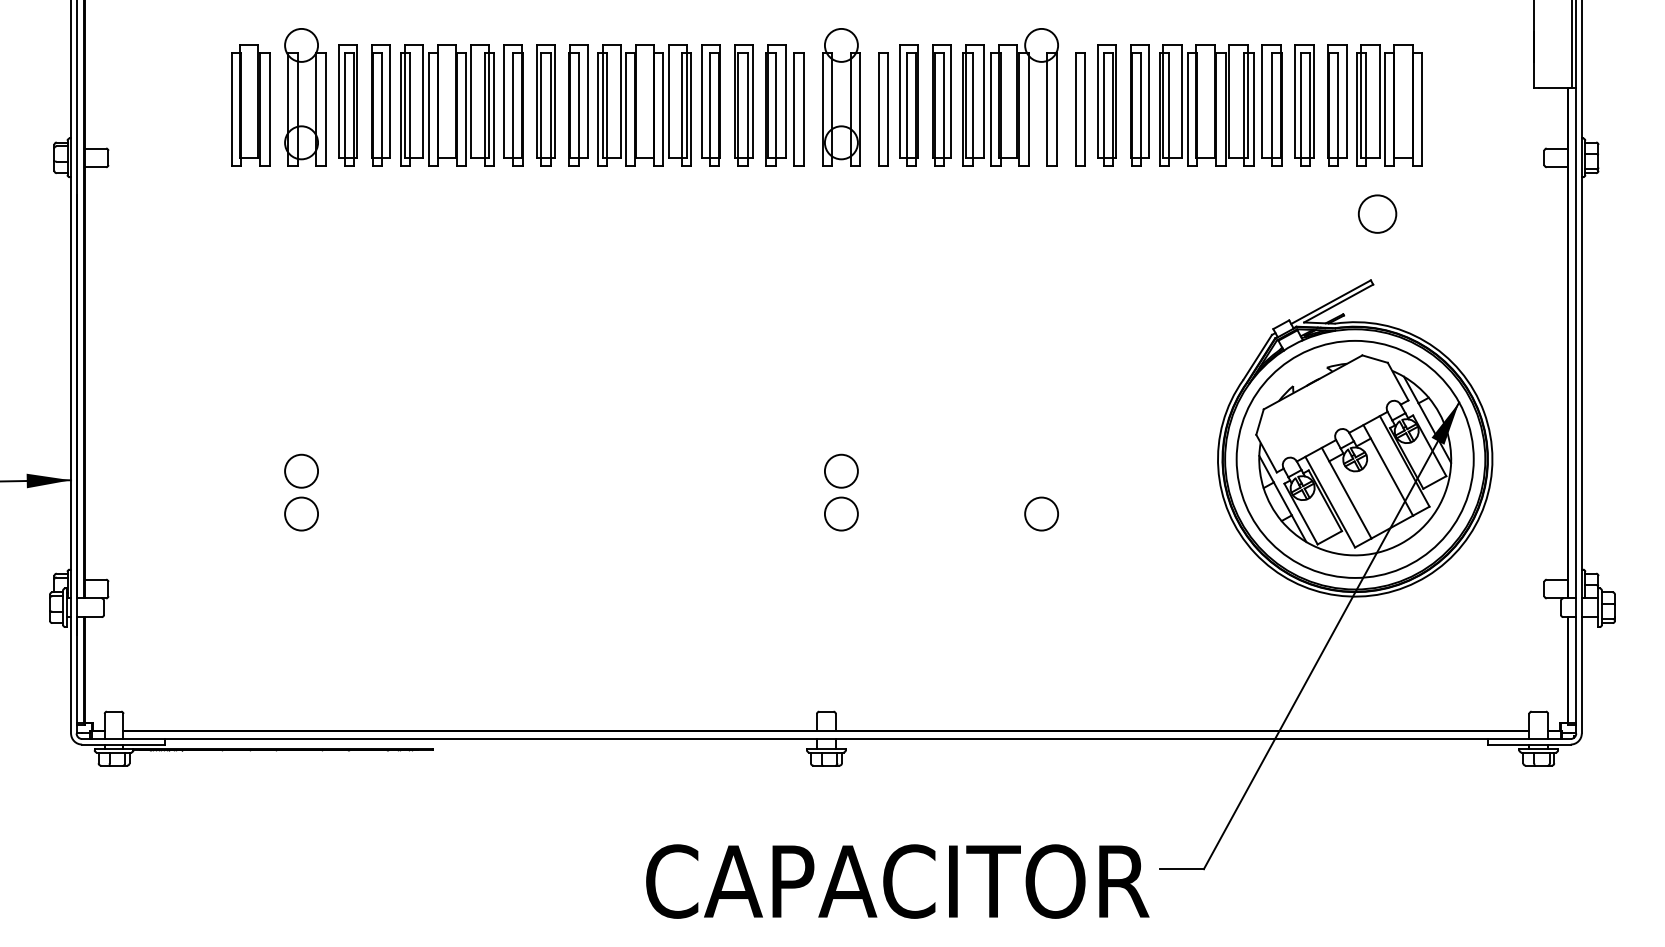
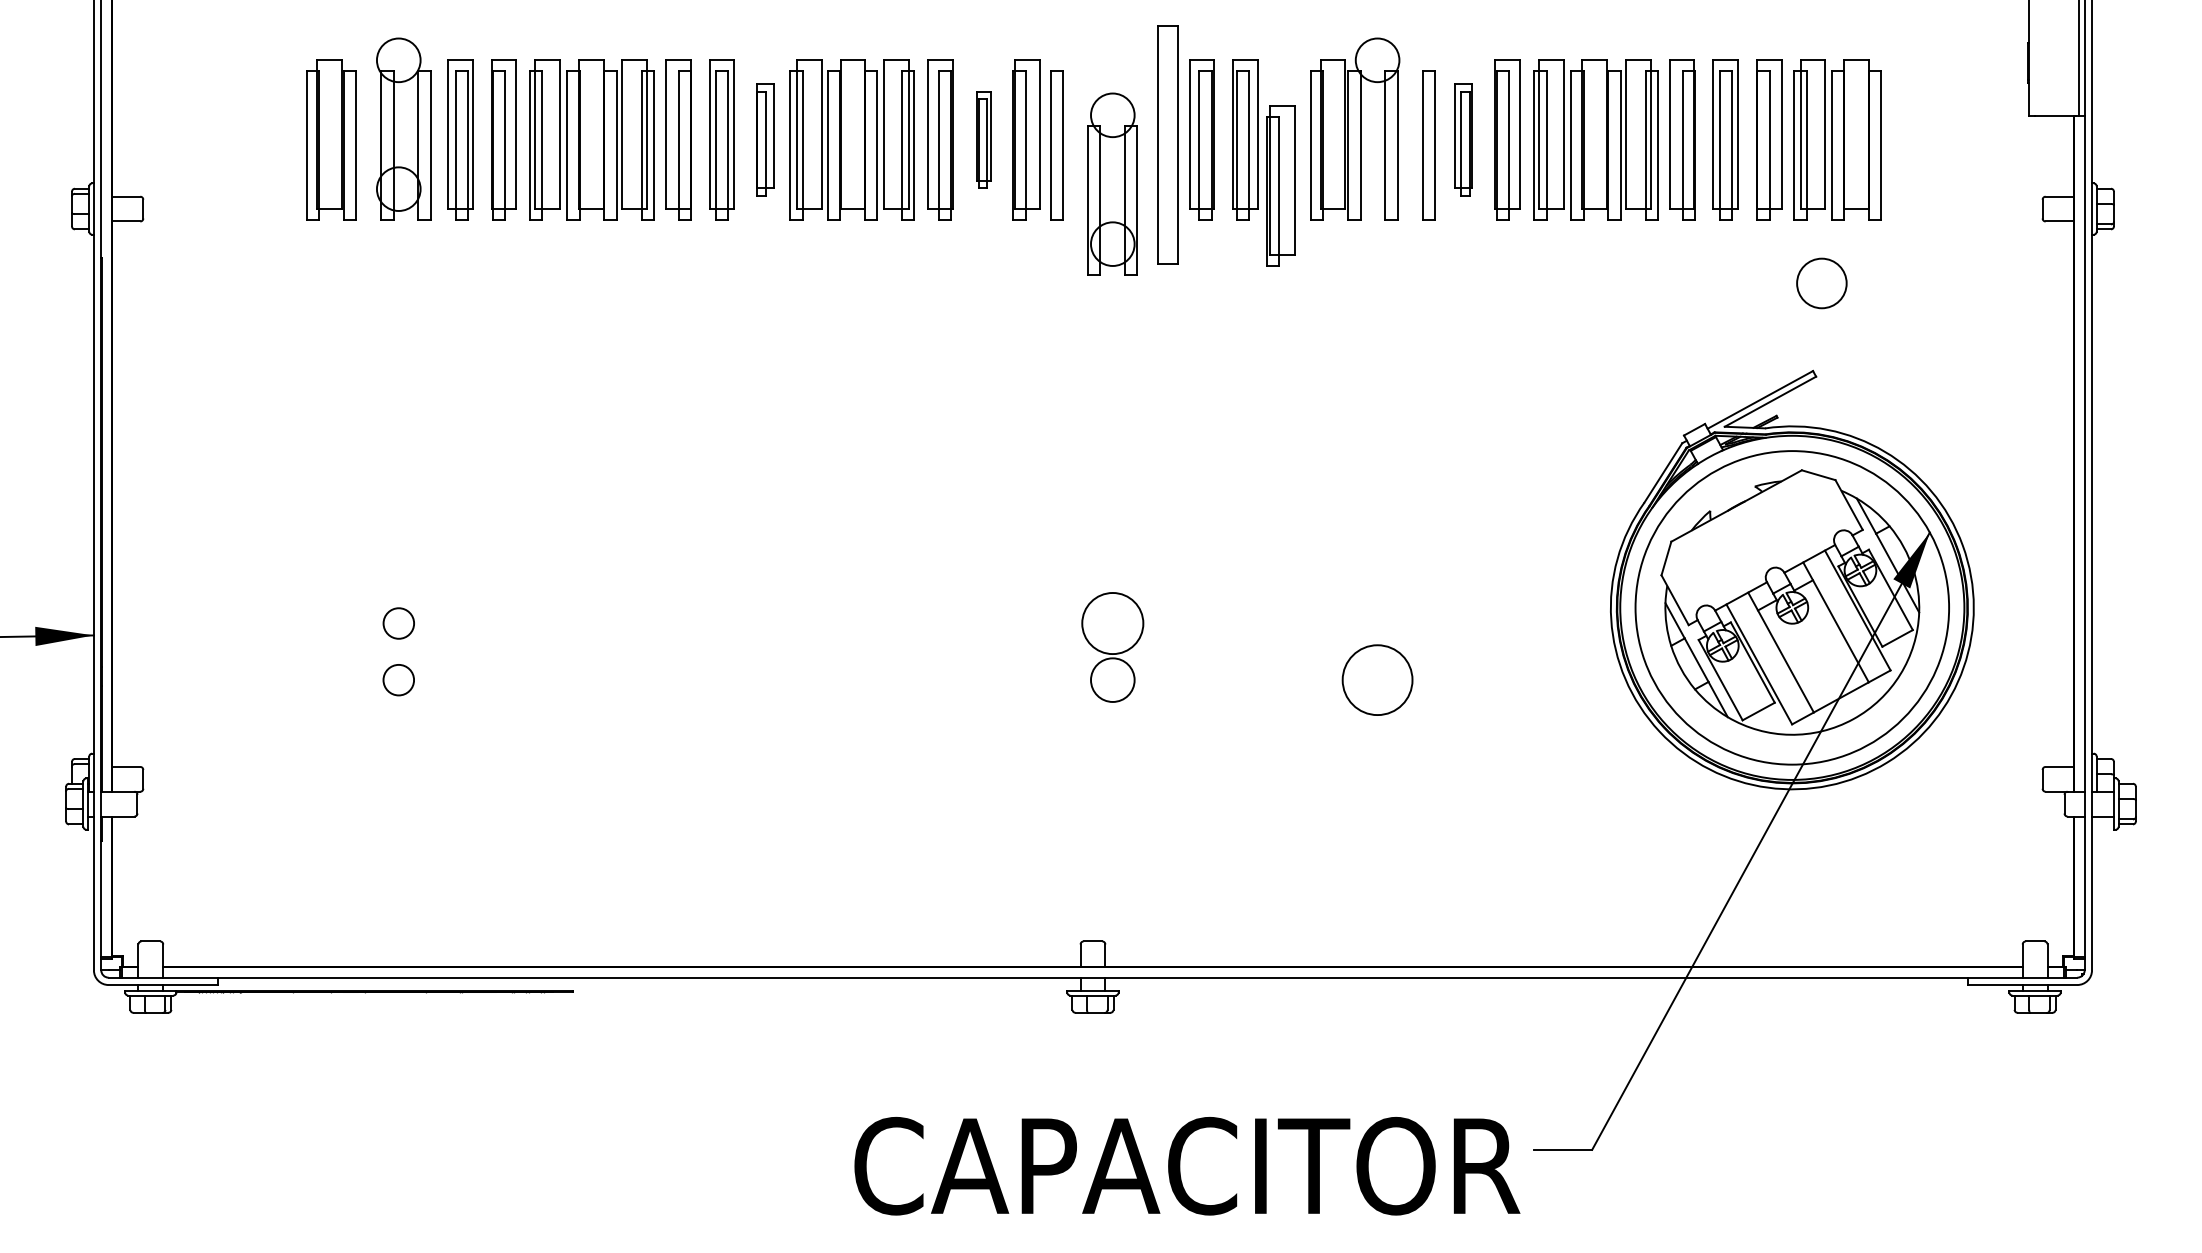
part: (841, 96) -> (1112, 183), moved
part: (578, 105) -> (765, 139), size x0.7
part: (743, 105) -> (983, 139), size x0.6
part: (973, 105) -> (1280, 185), moved
part: (1106, 105) -> (1463, 139), size x0.7
part: (883, 109) -> (1168, 145), size x1.6
circle: (301, 471) -> (398, 623), size x0.7
circle: (841, 471) -> (1112, 623), size x1.4
circle: (301, 513) -> (398, 679), size x0.7
circle: (1041, 513) -> (1377, 679), size x1.6

